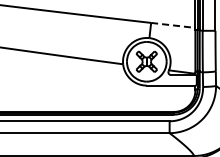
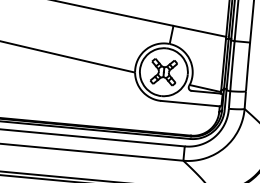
line: (173, 25) -> (200, 31), dashed -> solid

